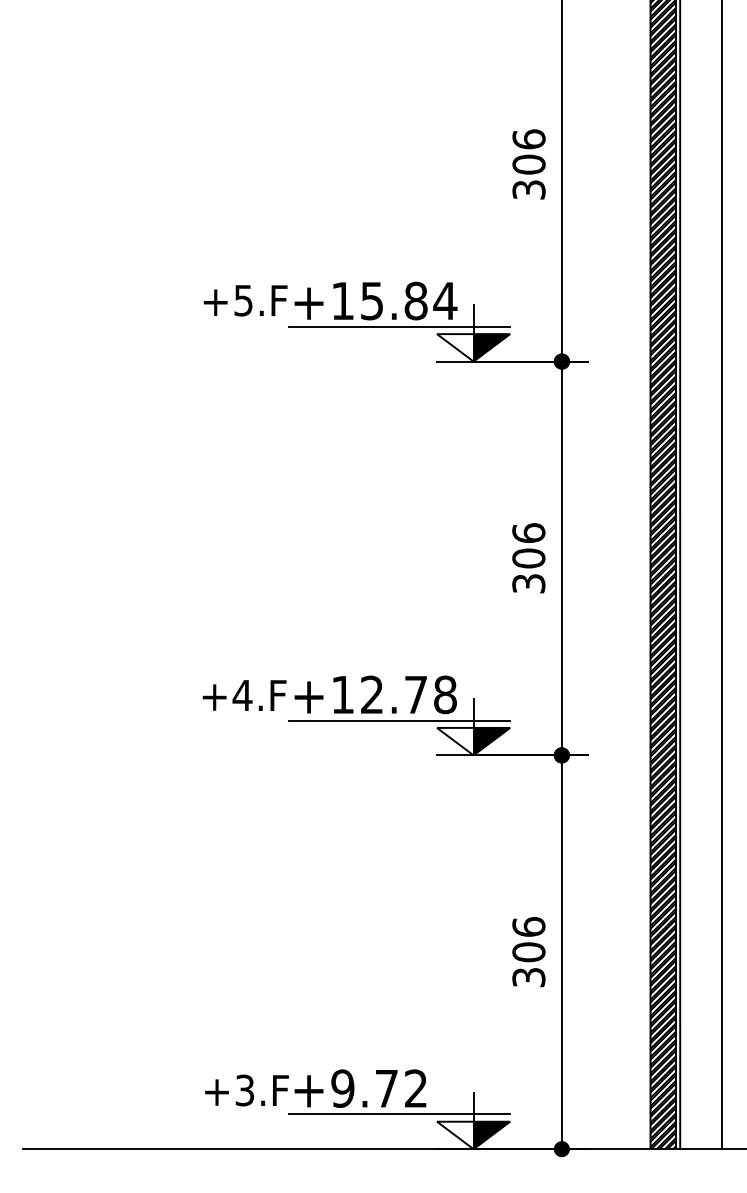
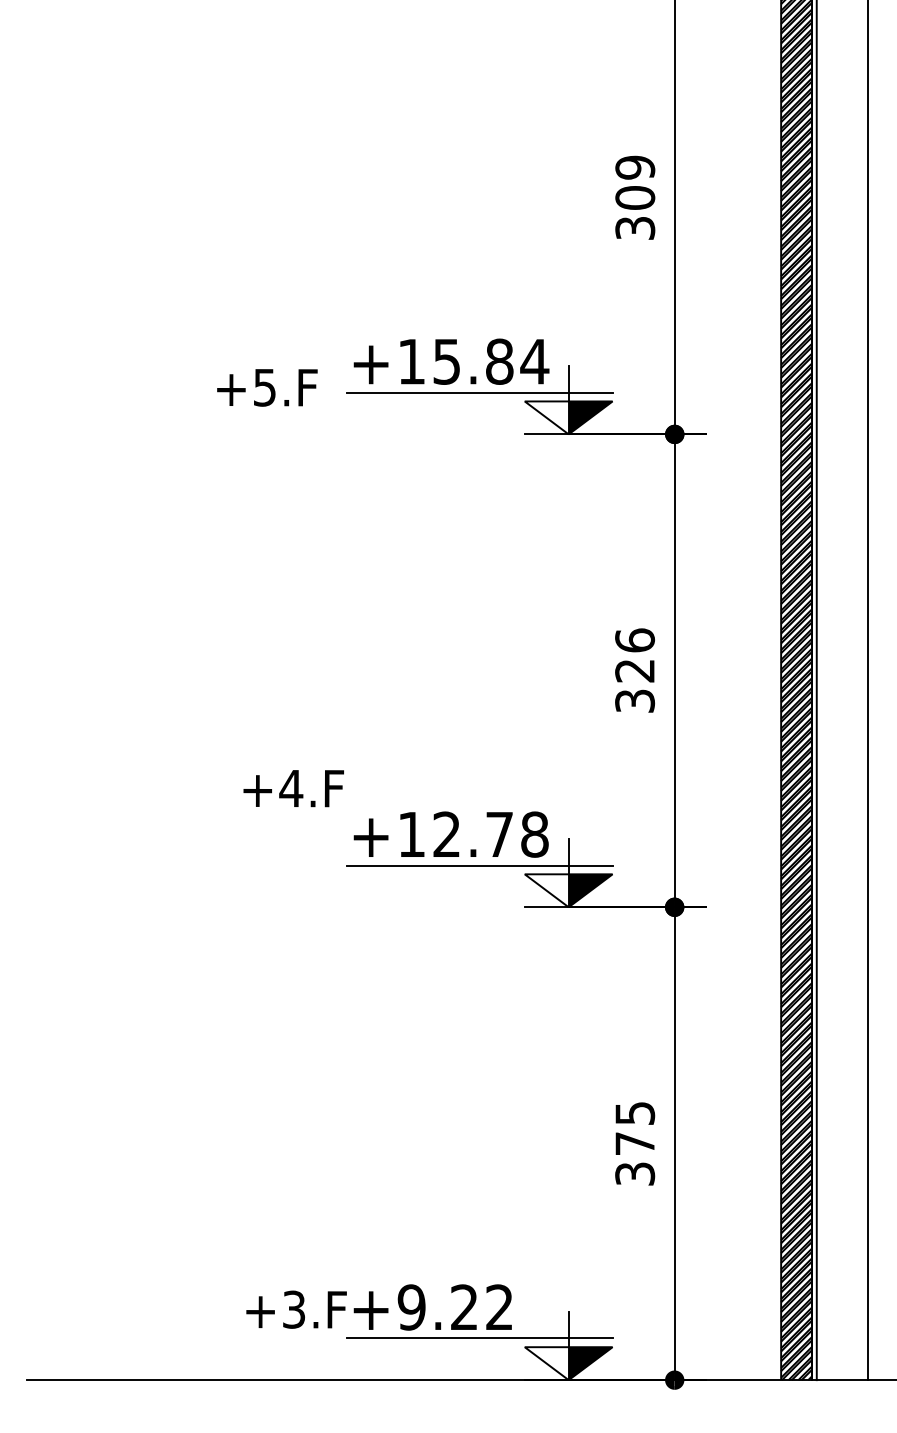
text: (528, 139) -> (634, 167), 306 -> 309
text: (245, 300) -> (267, 387), moved
text: (528, 558) -> (634, 670), 306 -> 326
text: (244, 695) -> (293, 788), moved
text: (528, 939) -> (634, 1128), 306 -> 375
text: (386, 1088) -> (464, 1307), +9.72 -> +9.22

